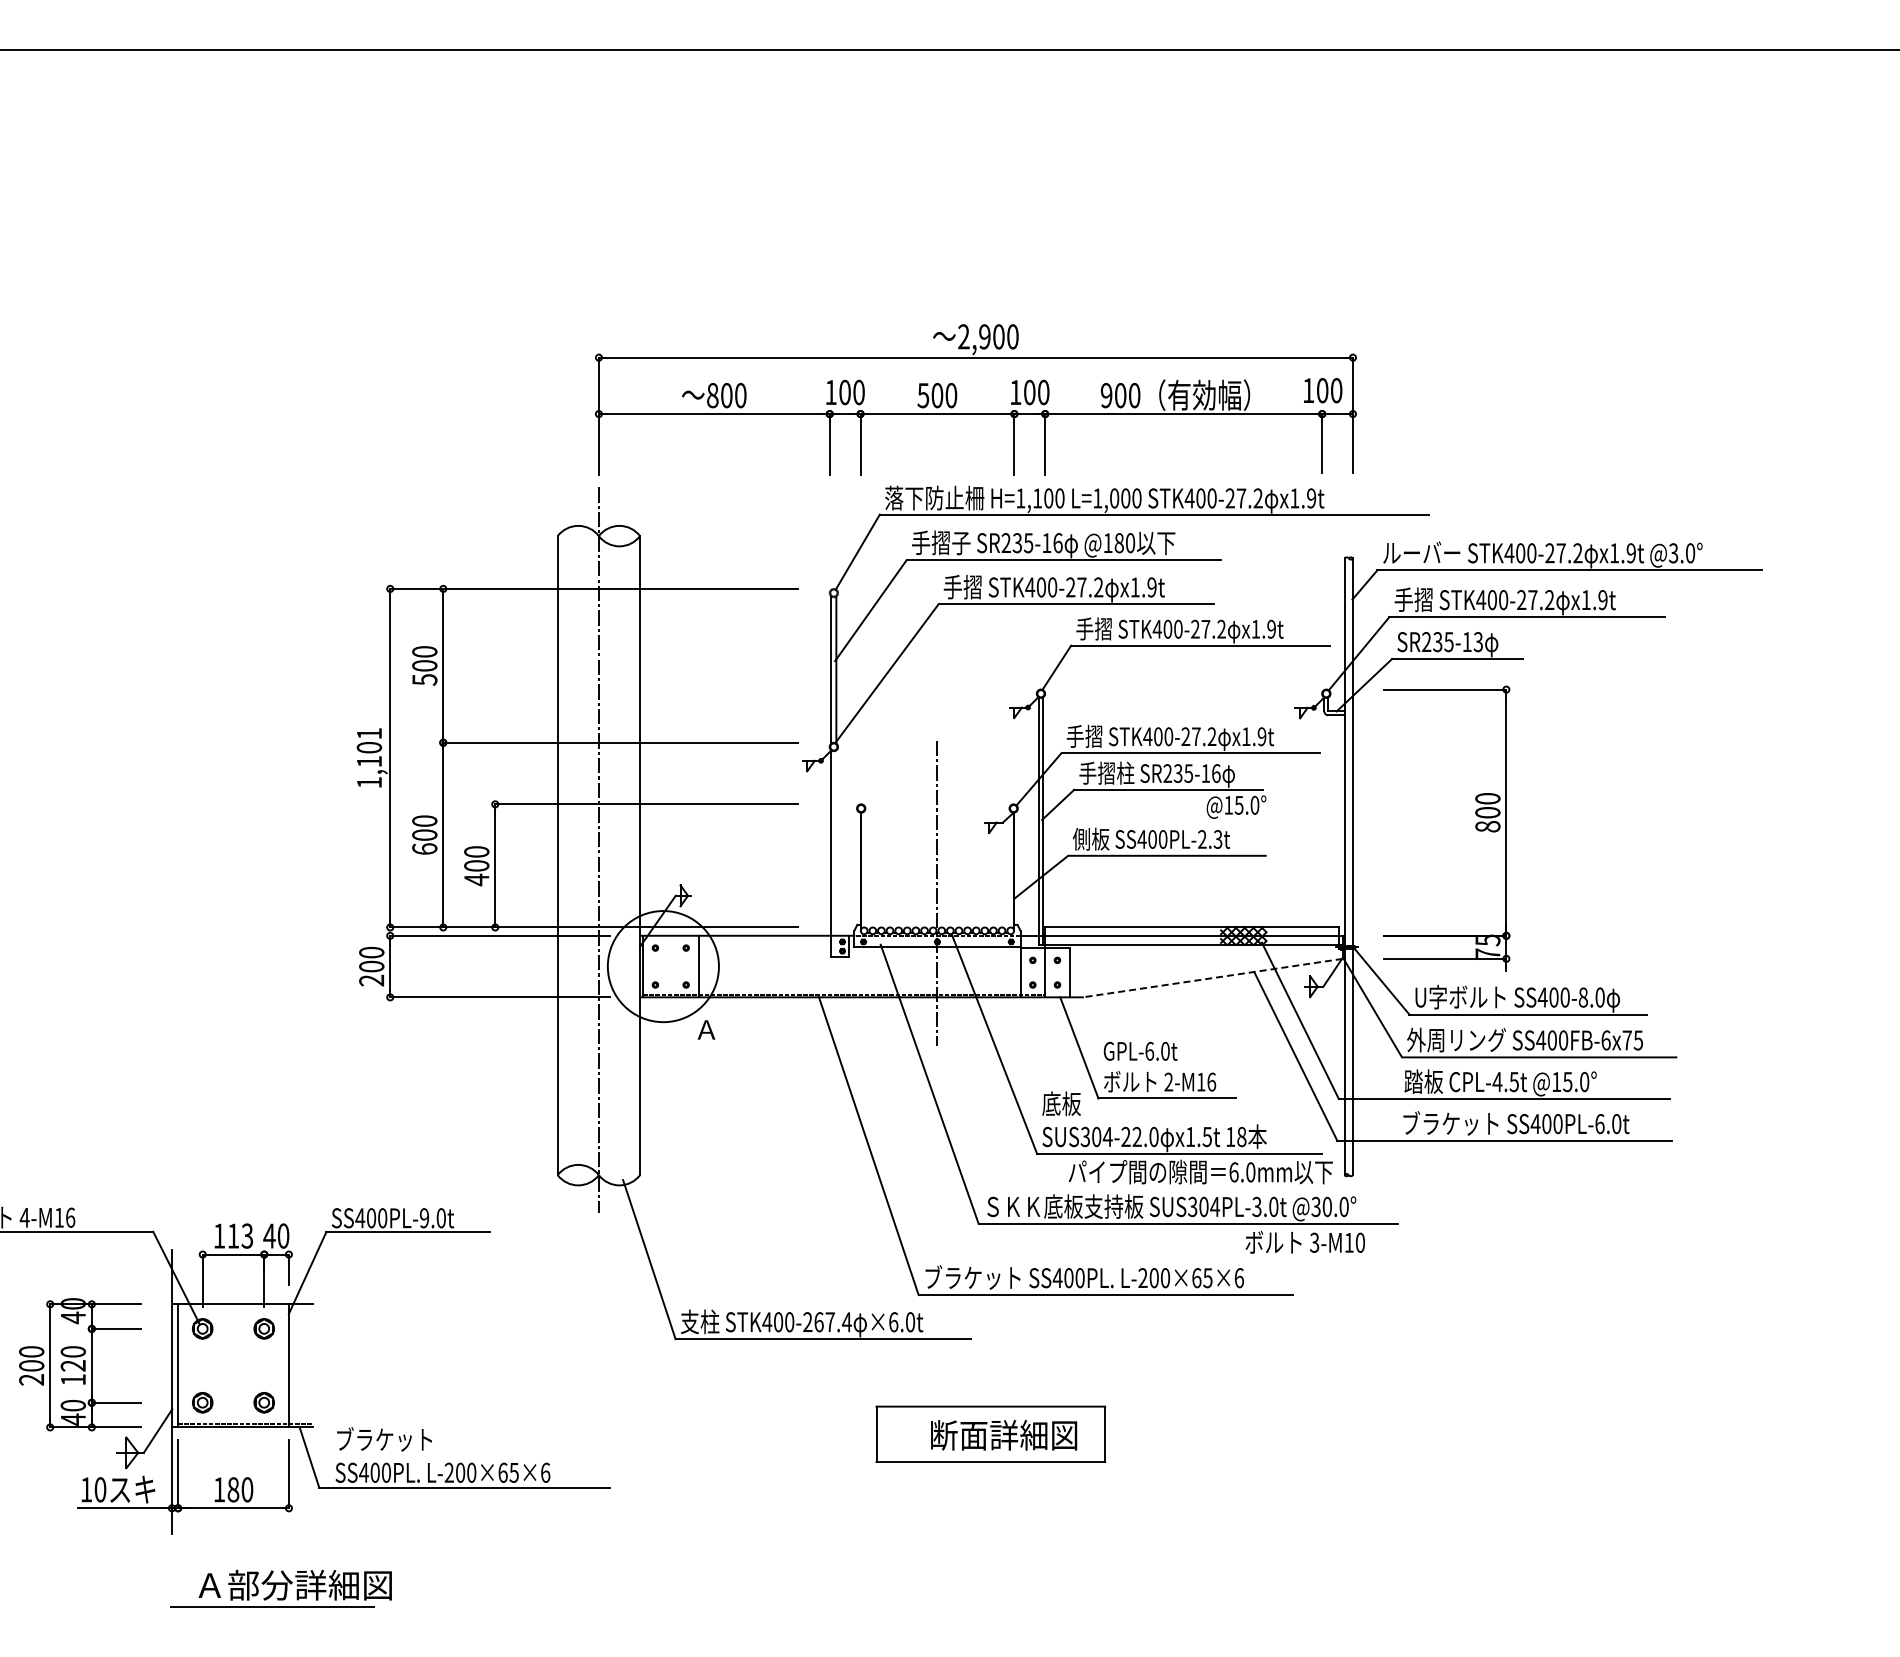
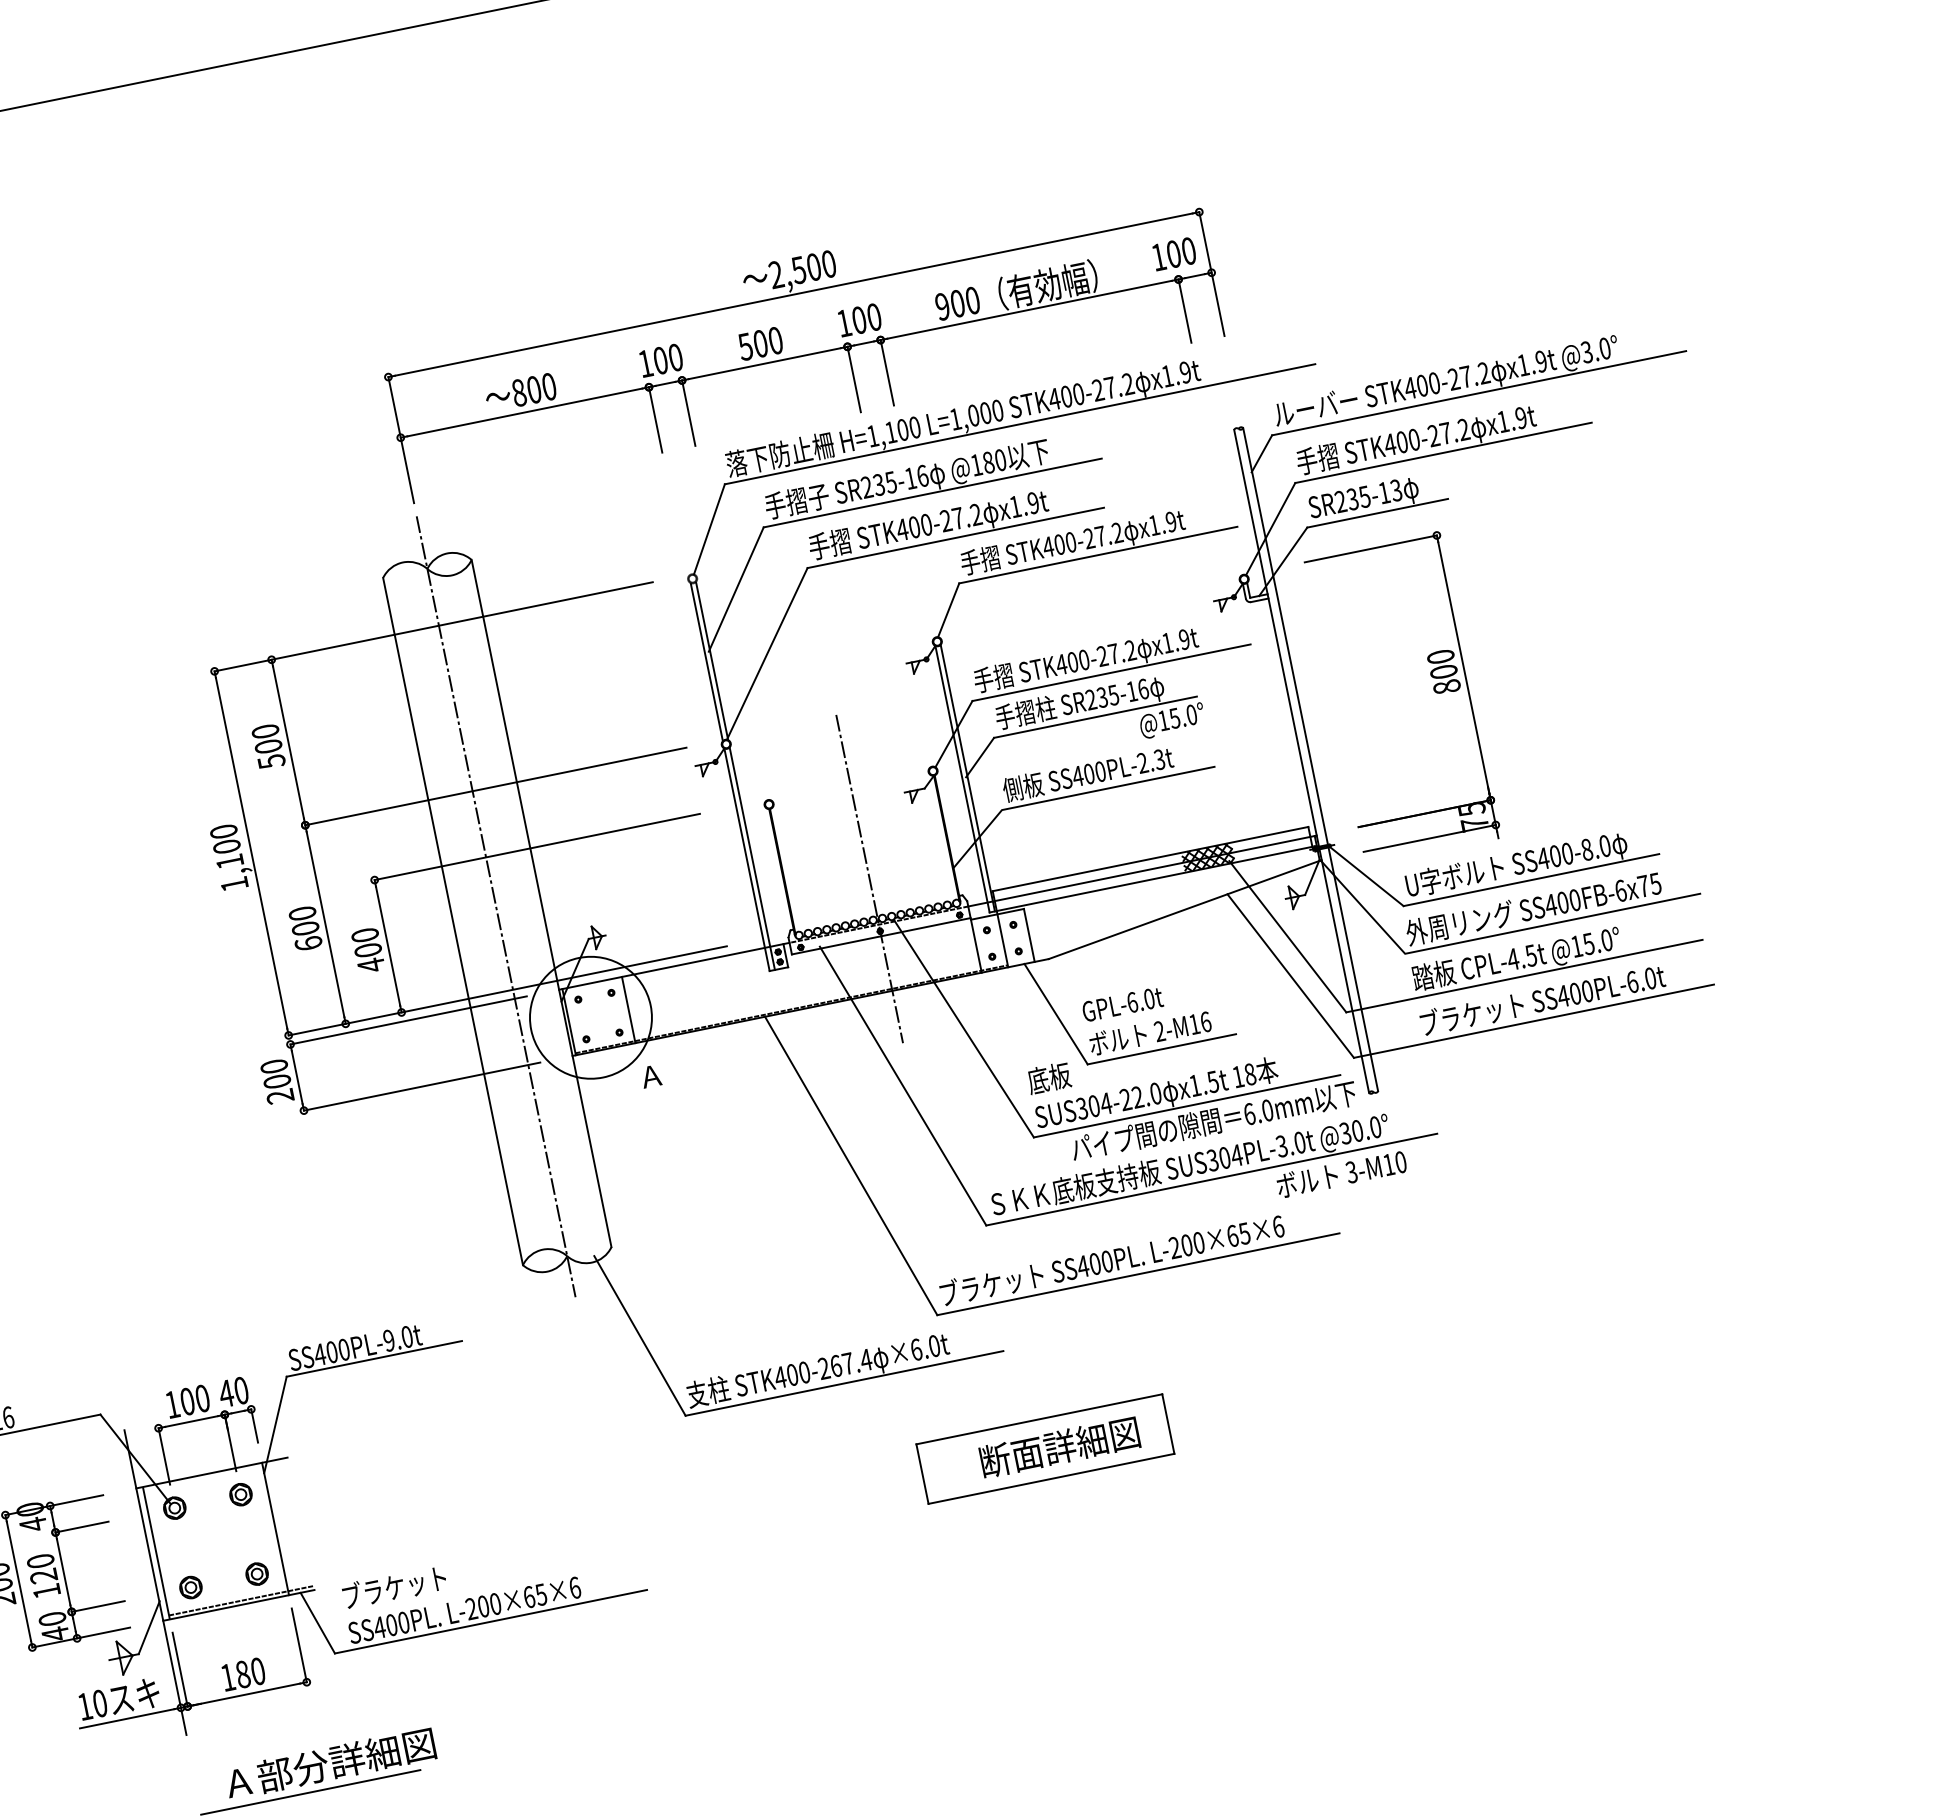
text: (984, 336) -> (798, 269), 2,900 -> 2,500
text: (369, 733) -> (223, 831), 1,101 -> 1,100
line: (836, 853) -> (752, 858), added
line: (1212, 978) -> (1184, 910), dashed -> solid
text: (240, 1235) -> (195, 1399), 113 -> 100

